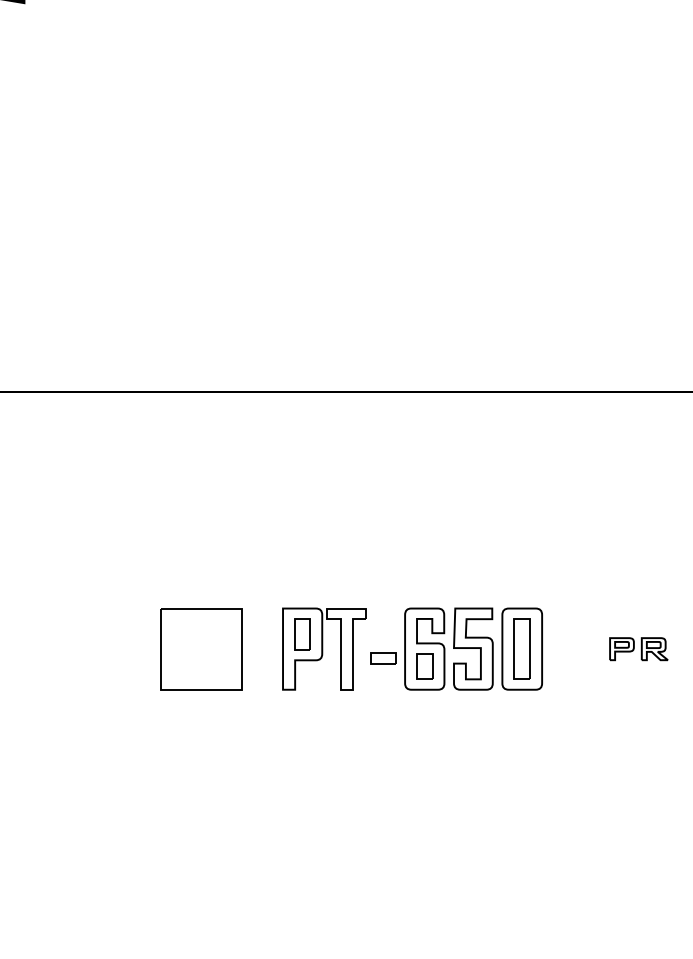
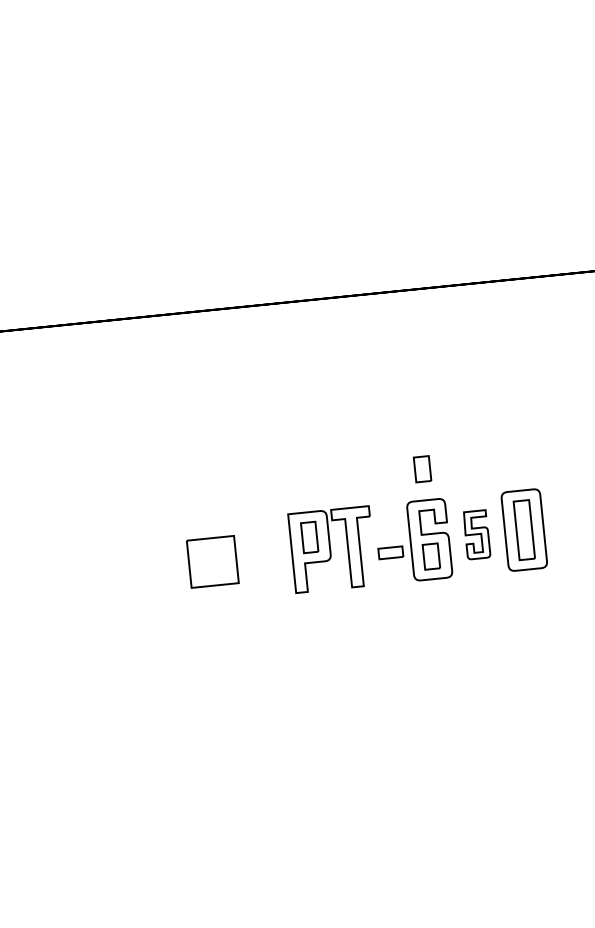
part: (424, 576) -> (422, 469), added
part: (473, 648) -> (476, 534), size x0.6
part: (201, 649) -> (213, 562), size x0.6

